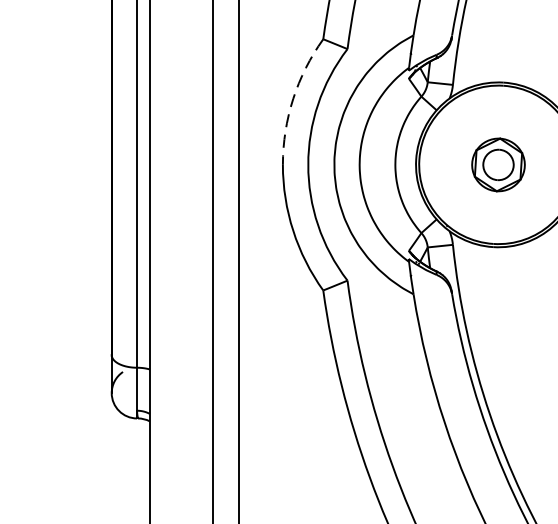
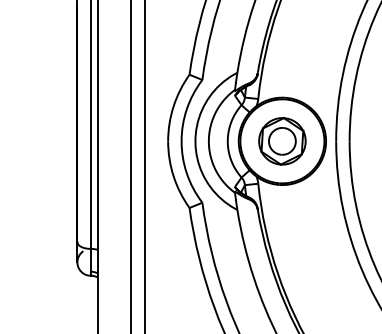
arc: (292, 99) -> (173, 106), dashed -> solid
part: (498, 165) -> (282, 141), size x1.67

